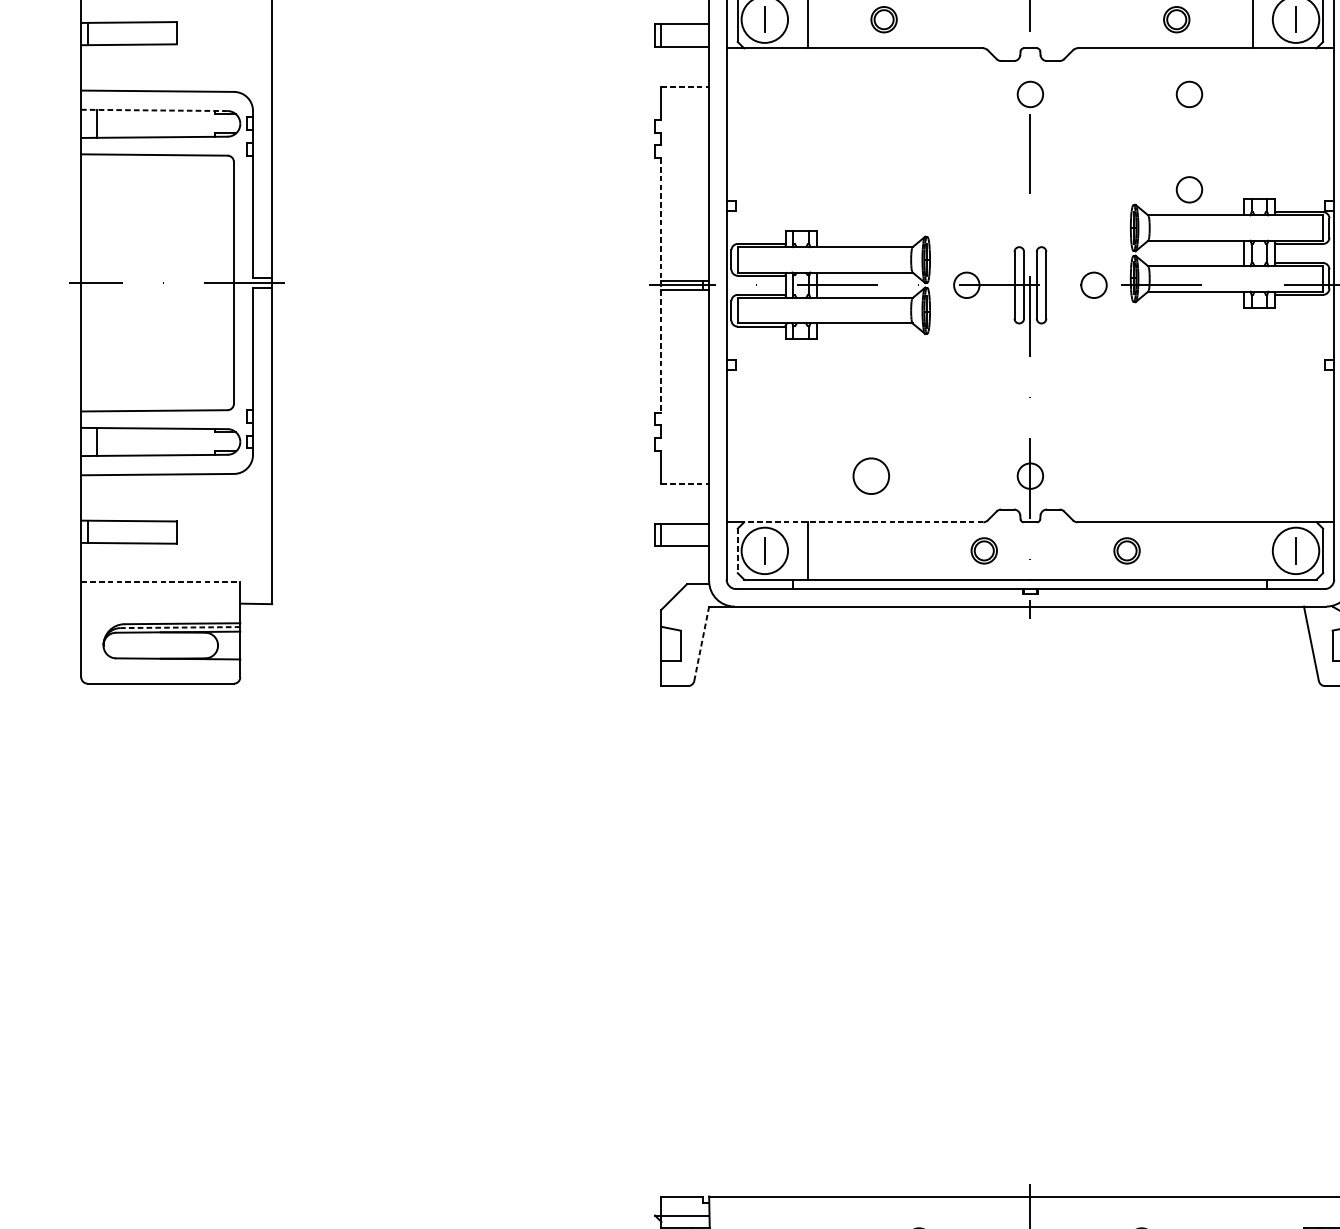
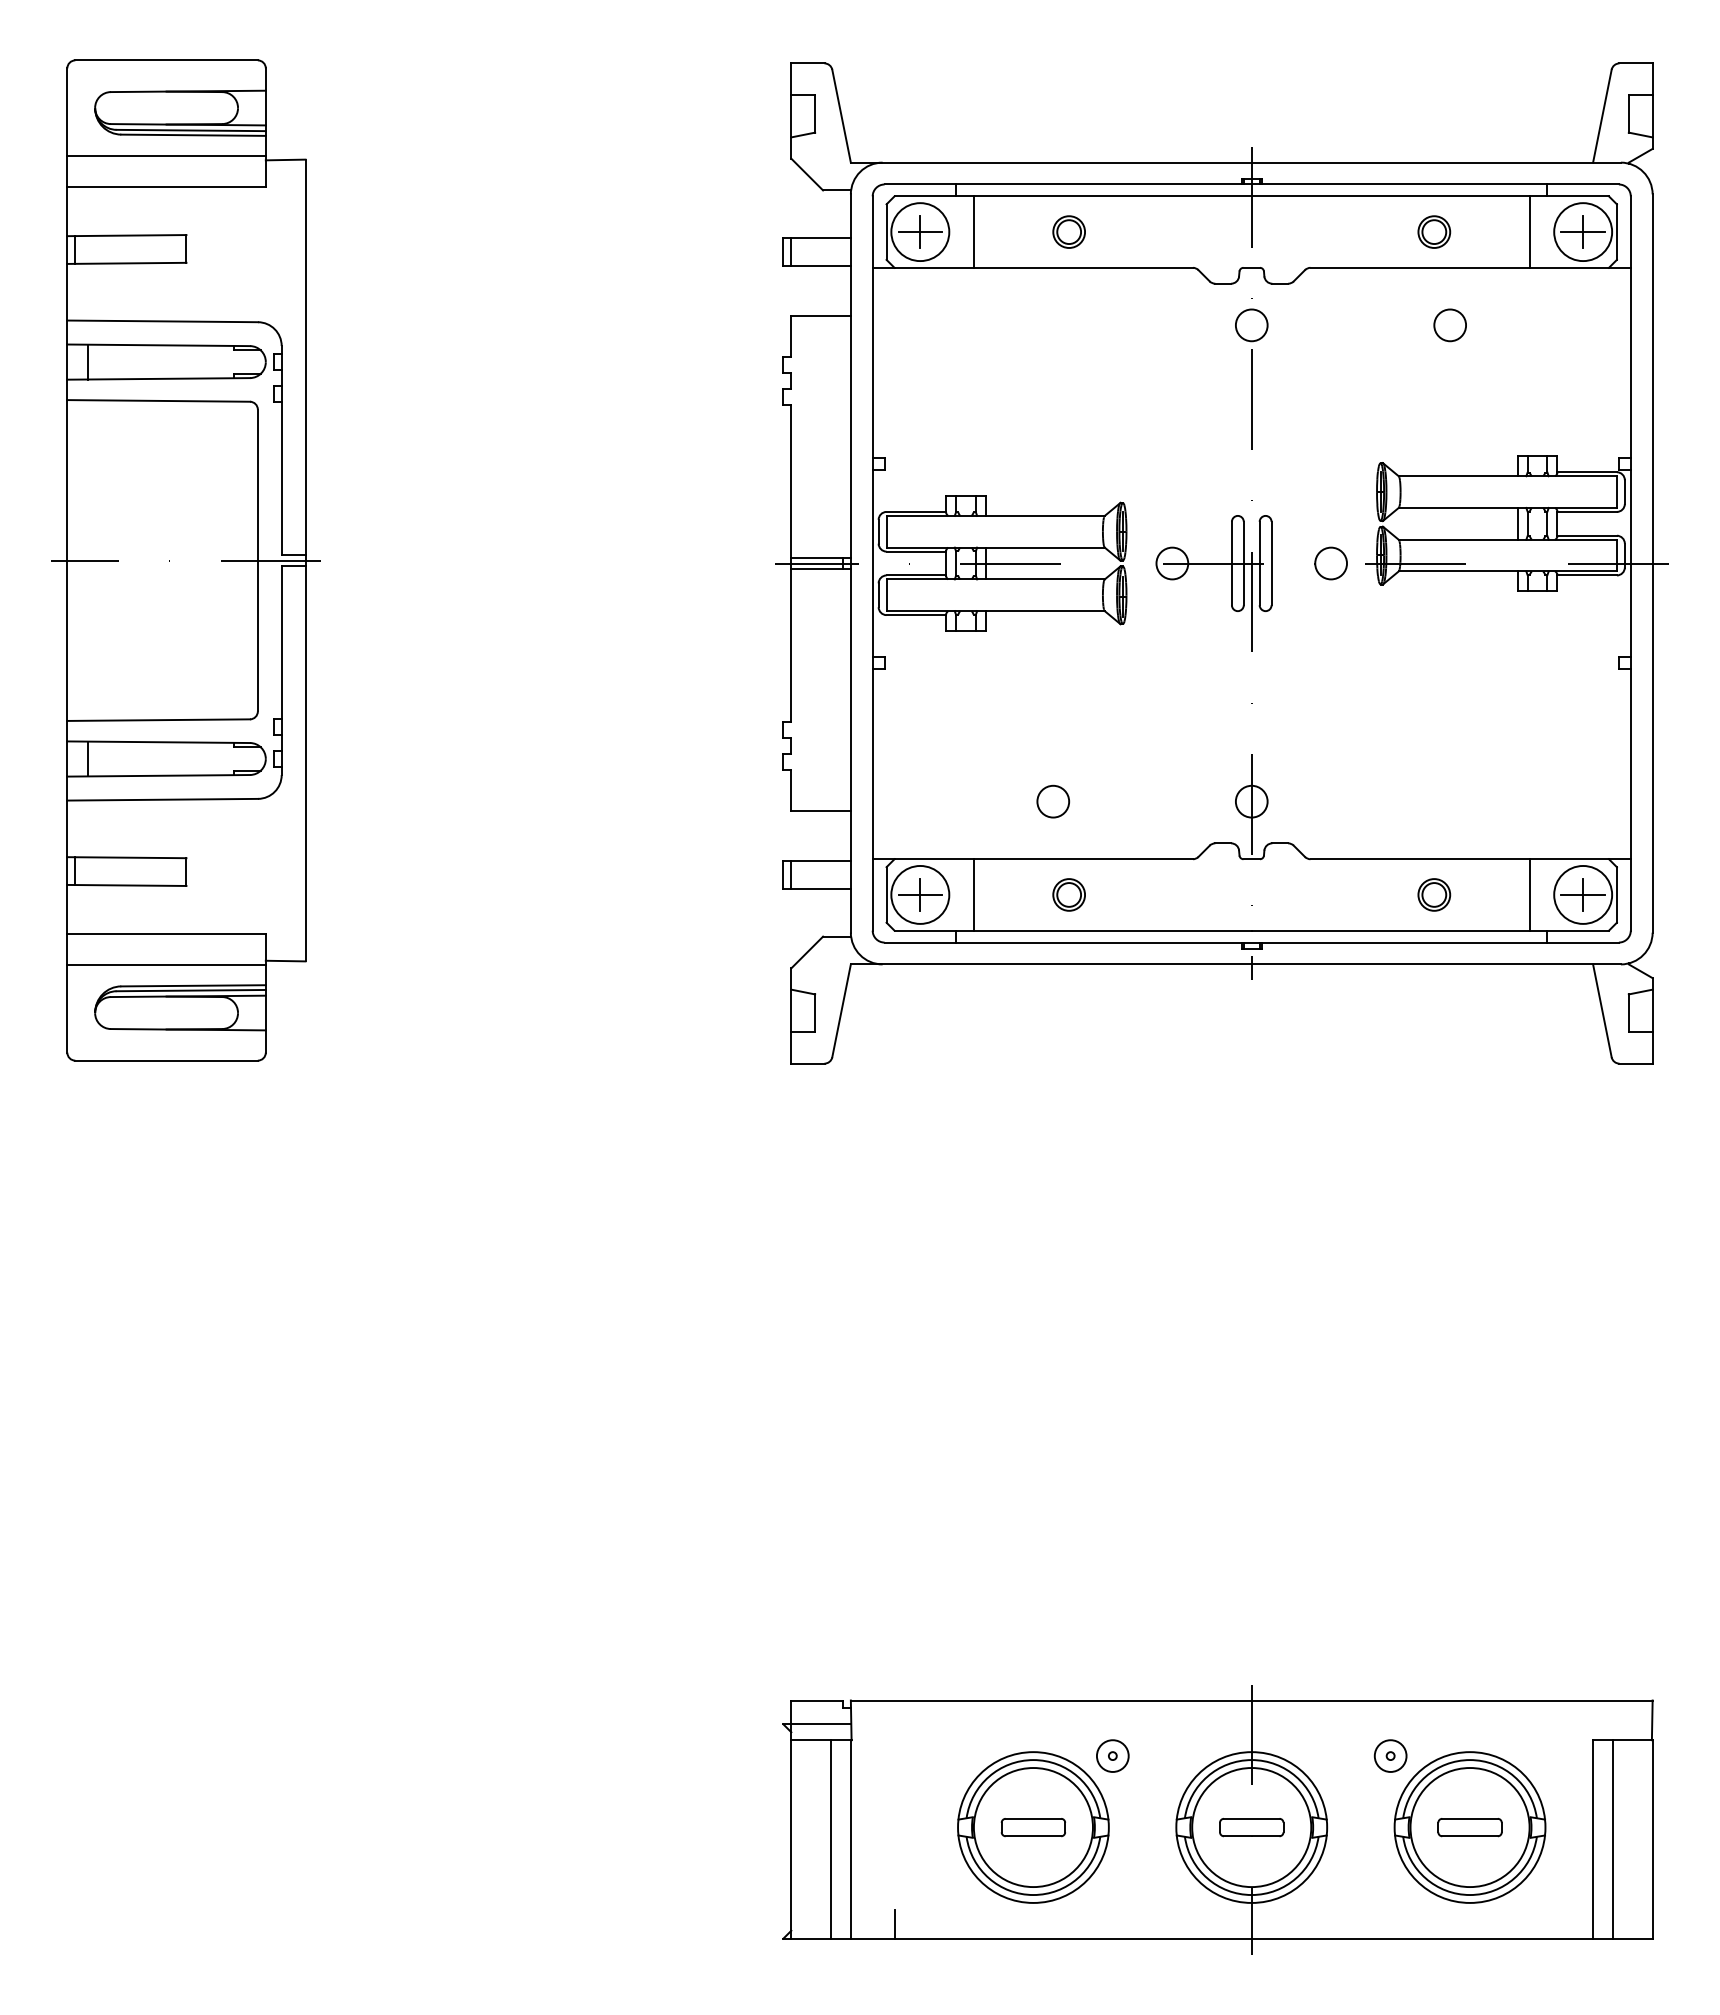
line: (764, 20) -> (920, 232), added
line: (1296, 20) -> (1583, 232), added
line: (685, 86) -> (821, 315), dashed -> solid
line: (154, 110) -> (158, 345), dashed -> solid
circle: (1188, 189) -> (1449, 444), removed
line: (661, 285) -> (791, 563), dashed -> solid
circle: (871, 476) -> (1053, 801), size x0.71
line: (685, 484) -> (821, 811), dashed -> solid
line: (863, 522) -> (1043, 859), dashed -> solid
line: (737, 550) -> (886, 894), dashed -> solid
line: (764, 550) -> (920, 894), added
part: (983, 550) -> (1068, 894), moved
part: (1127, 550) -> (1434, 894), moved
line: (1253, 550) -> (1529, 894), added
line: (1296, 550) -> (1583, 894), added
line: (161, 581) -> (167, 933), dashed -> solid
line: (160, 607) -> (166, 965), added
line: (180, 627) -> (191, 990), dashed -> solid
line: (701, 643) -> (841, 1010), dashed -> solid

